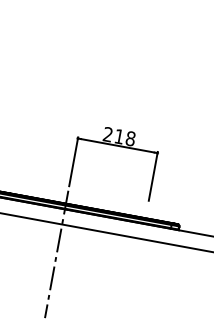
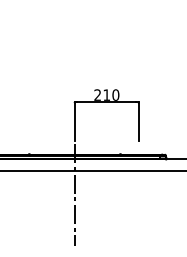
text: (130, 137) -> (115, 94), 218 -> 210

